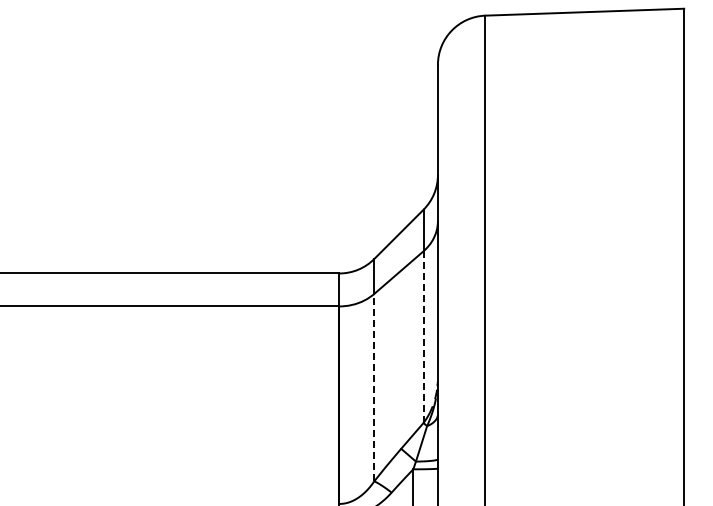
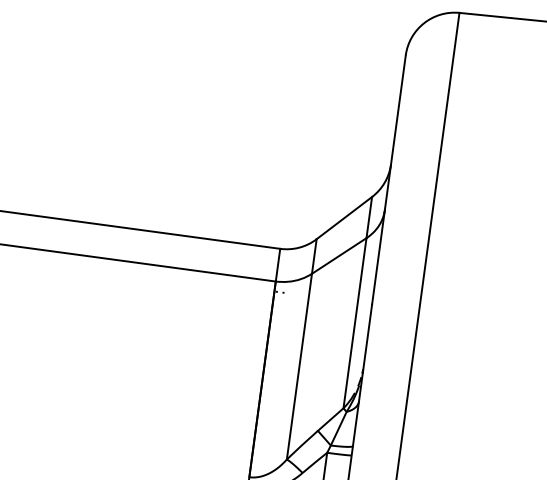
line: (423, 337) -> (354, 323), dashed -> solid
line: (374, 387) -> (299, 366), dashed -> solid

